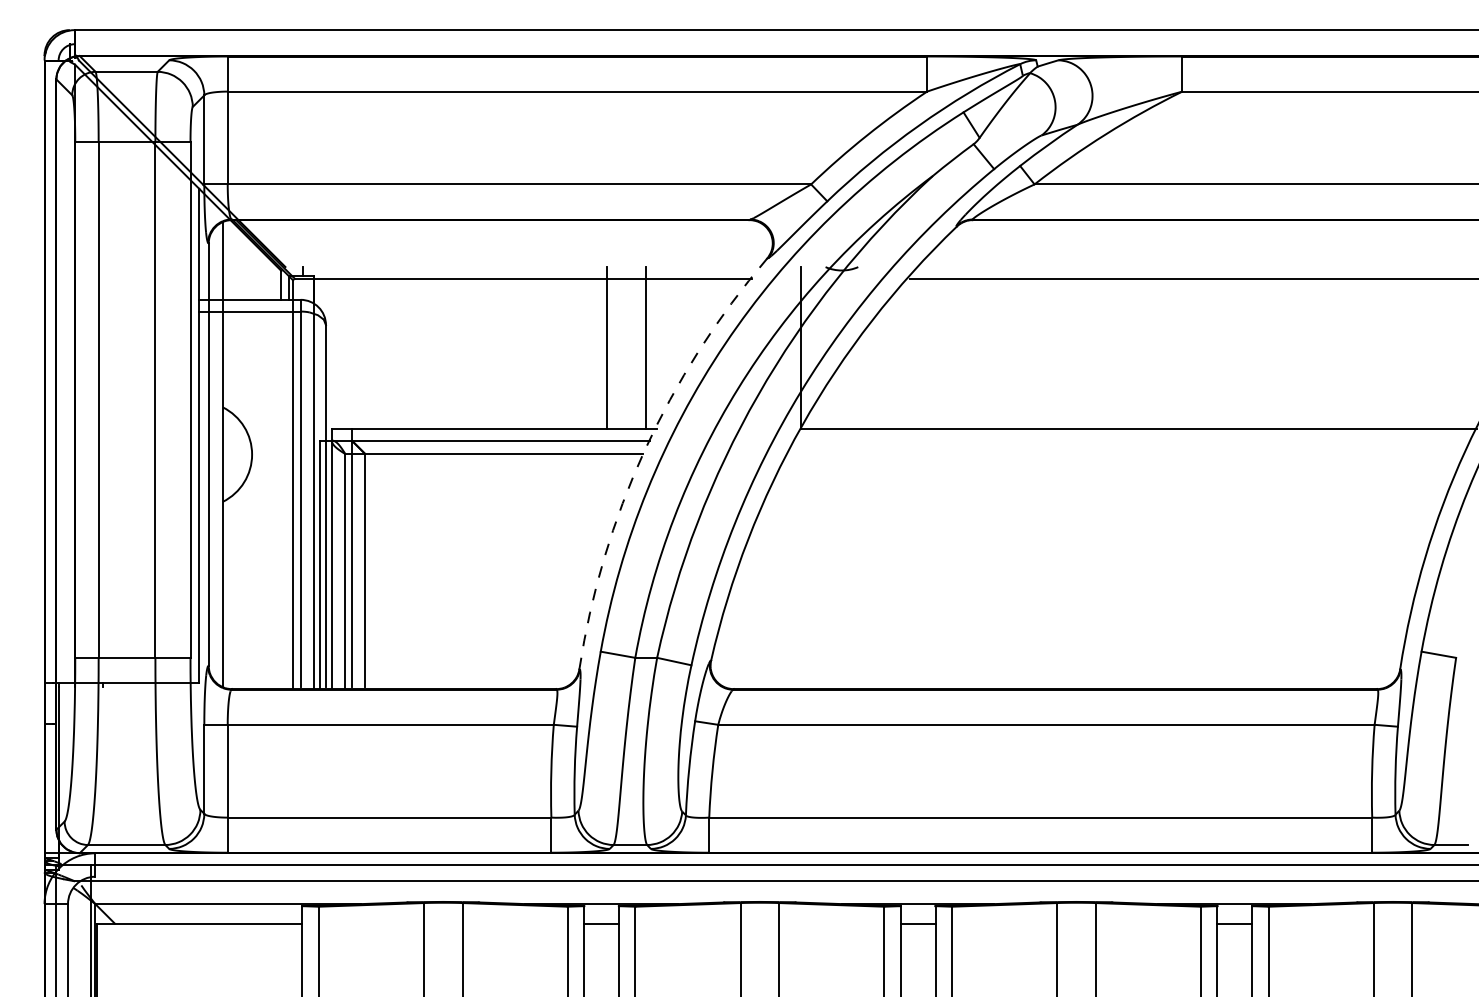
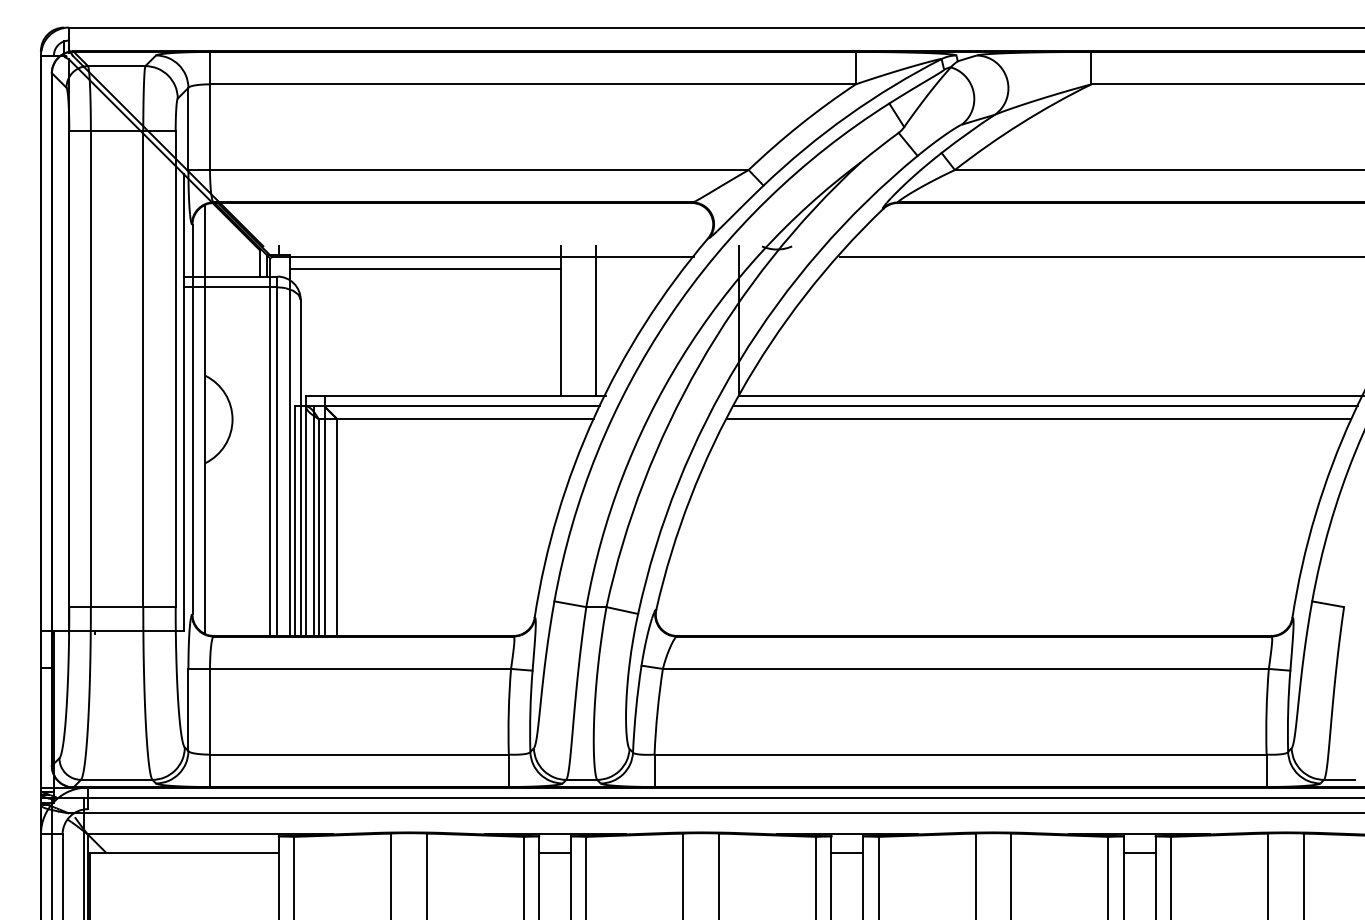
line: (460, 292) -> (424, 269), added
line: (1132, 440) -> (1045, 406), added
arc: (644, 451) -> (594, 416), dashed -> solid
line: (1126, 454) -> (1039, 419), added
line: (339, 562) -> (313, 519), added

